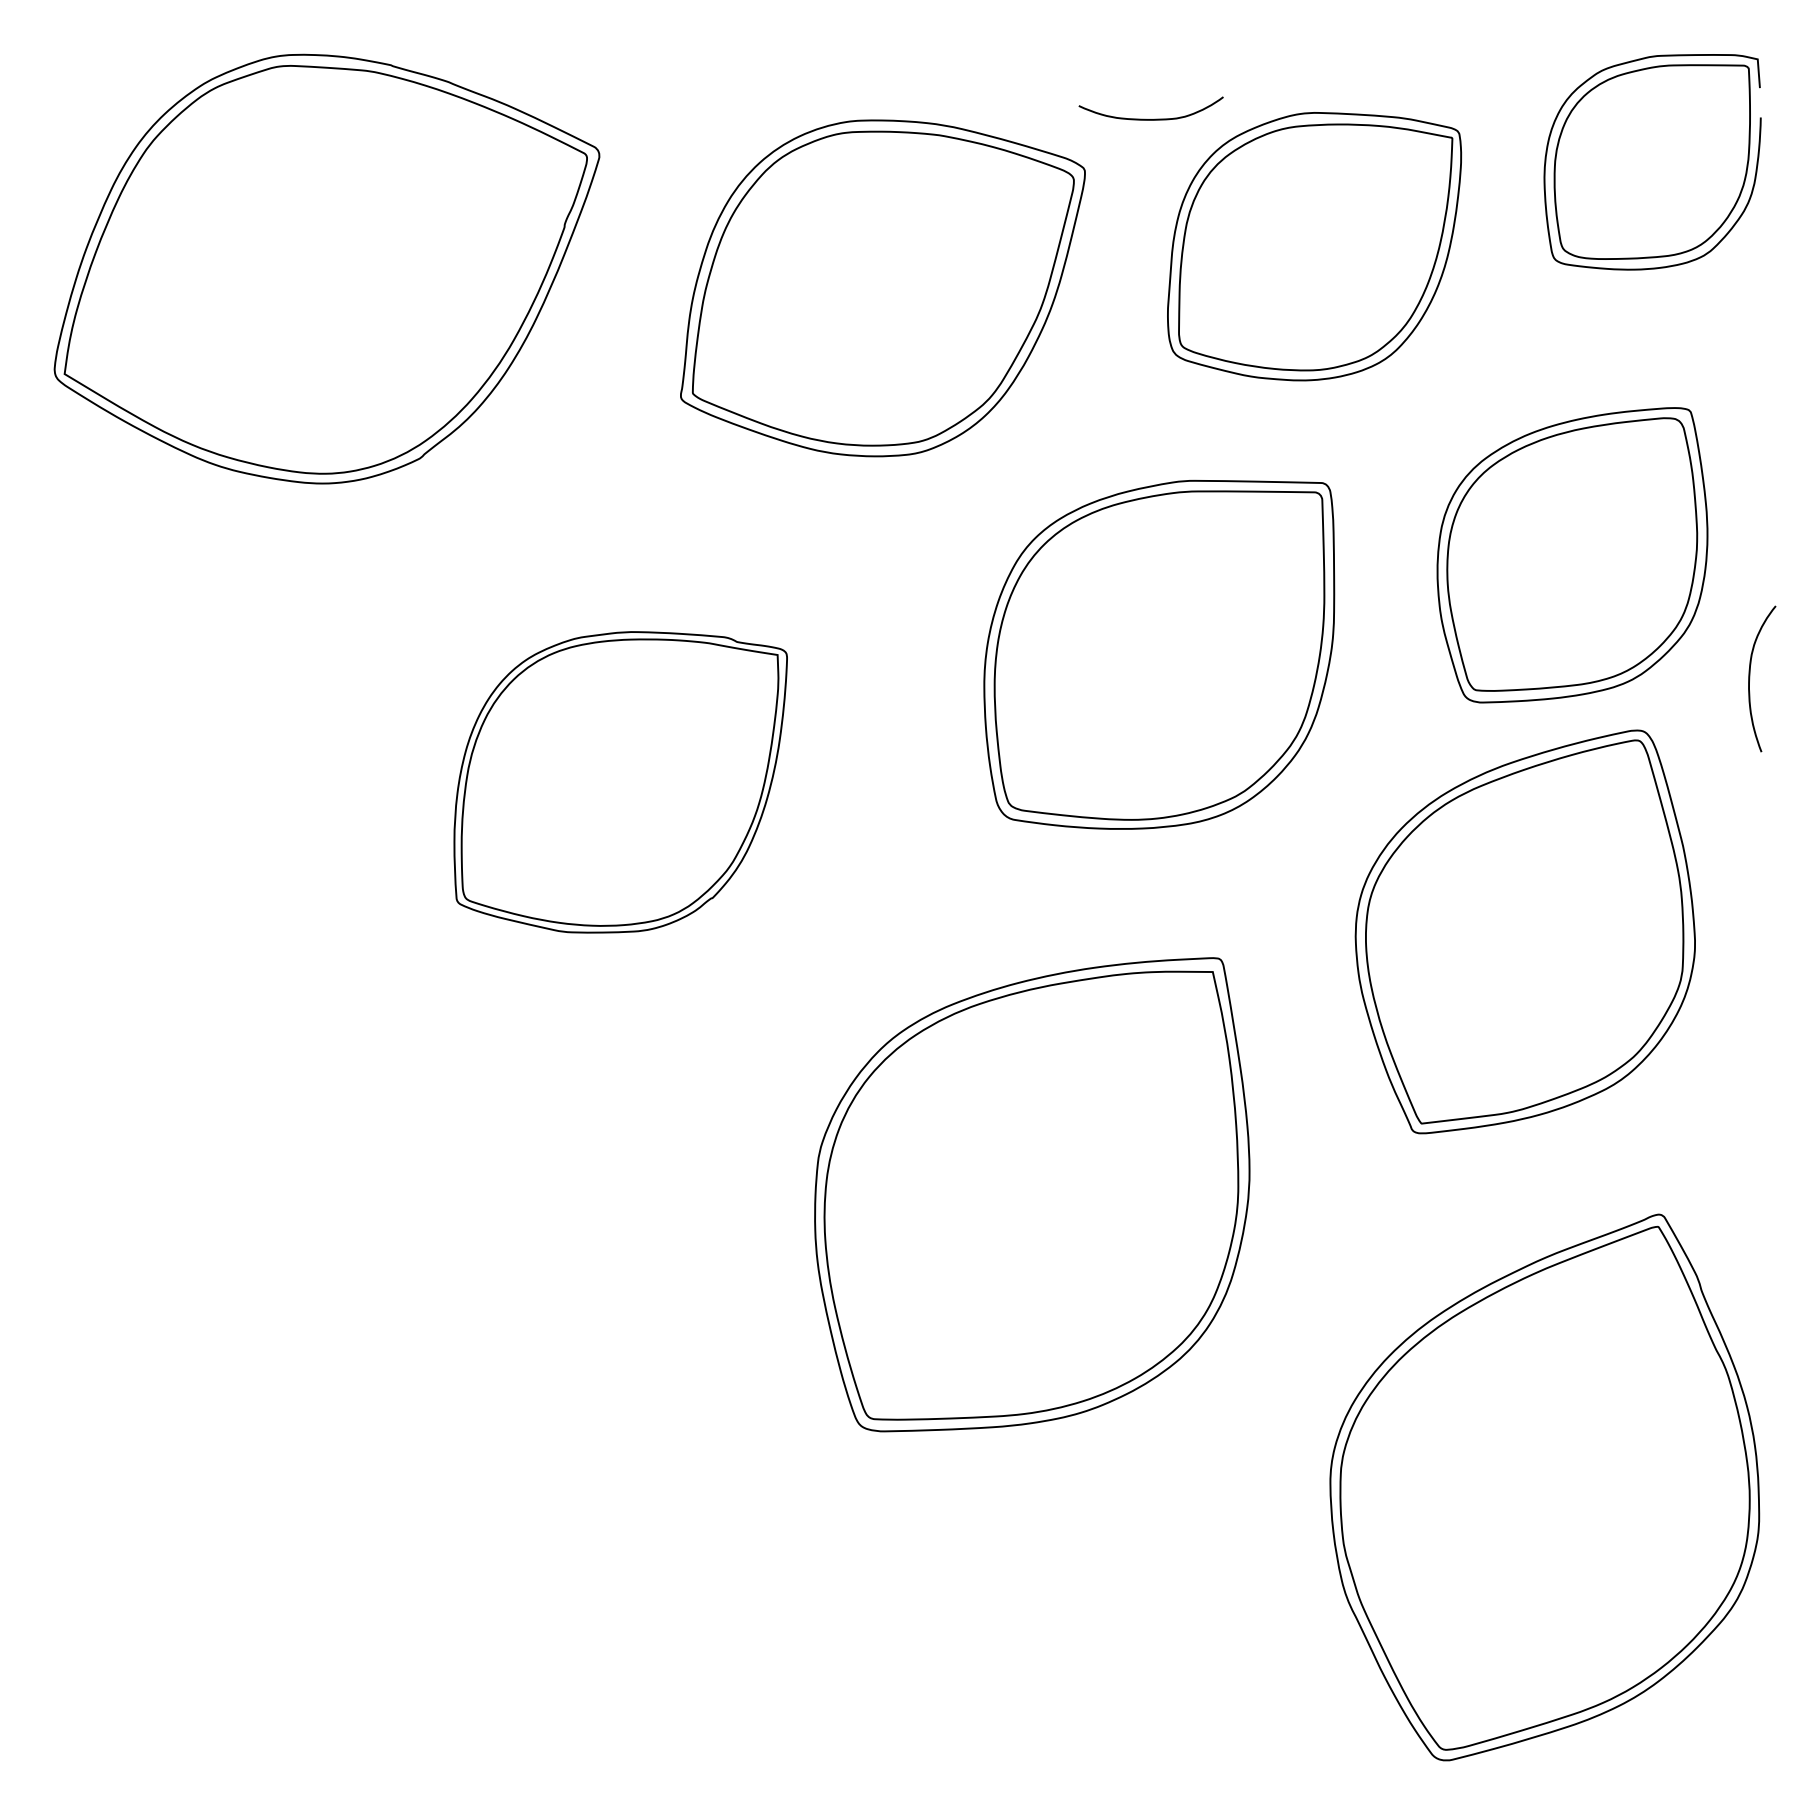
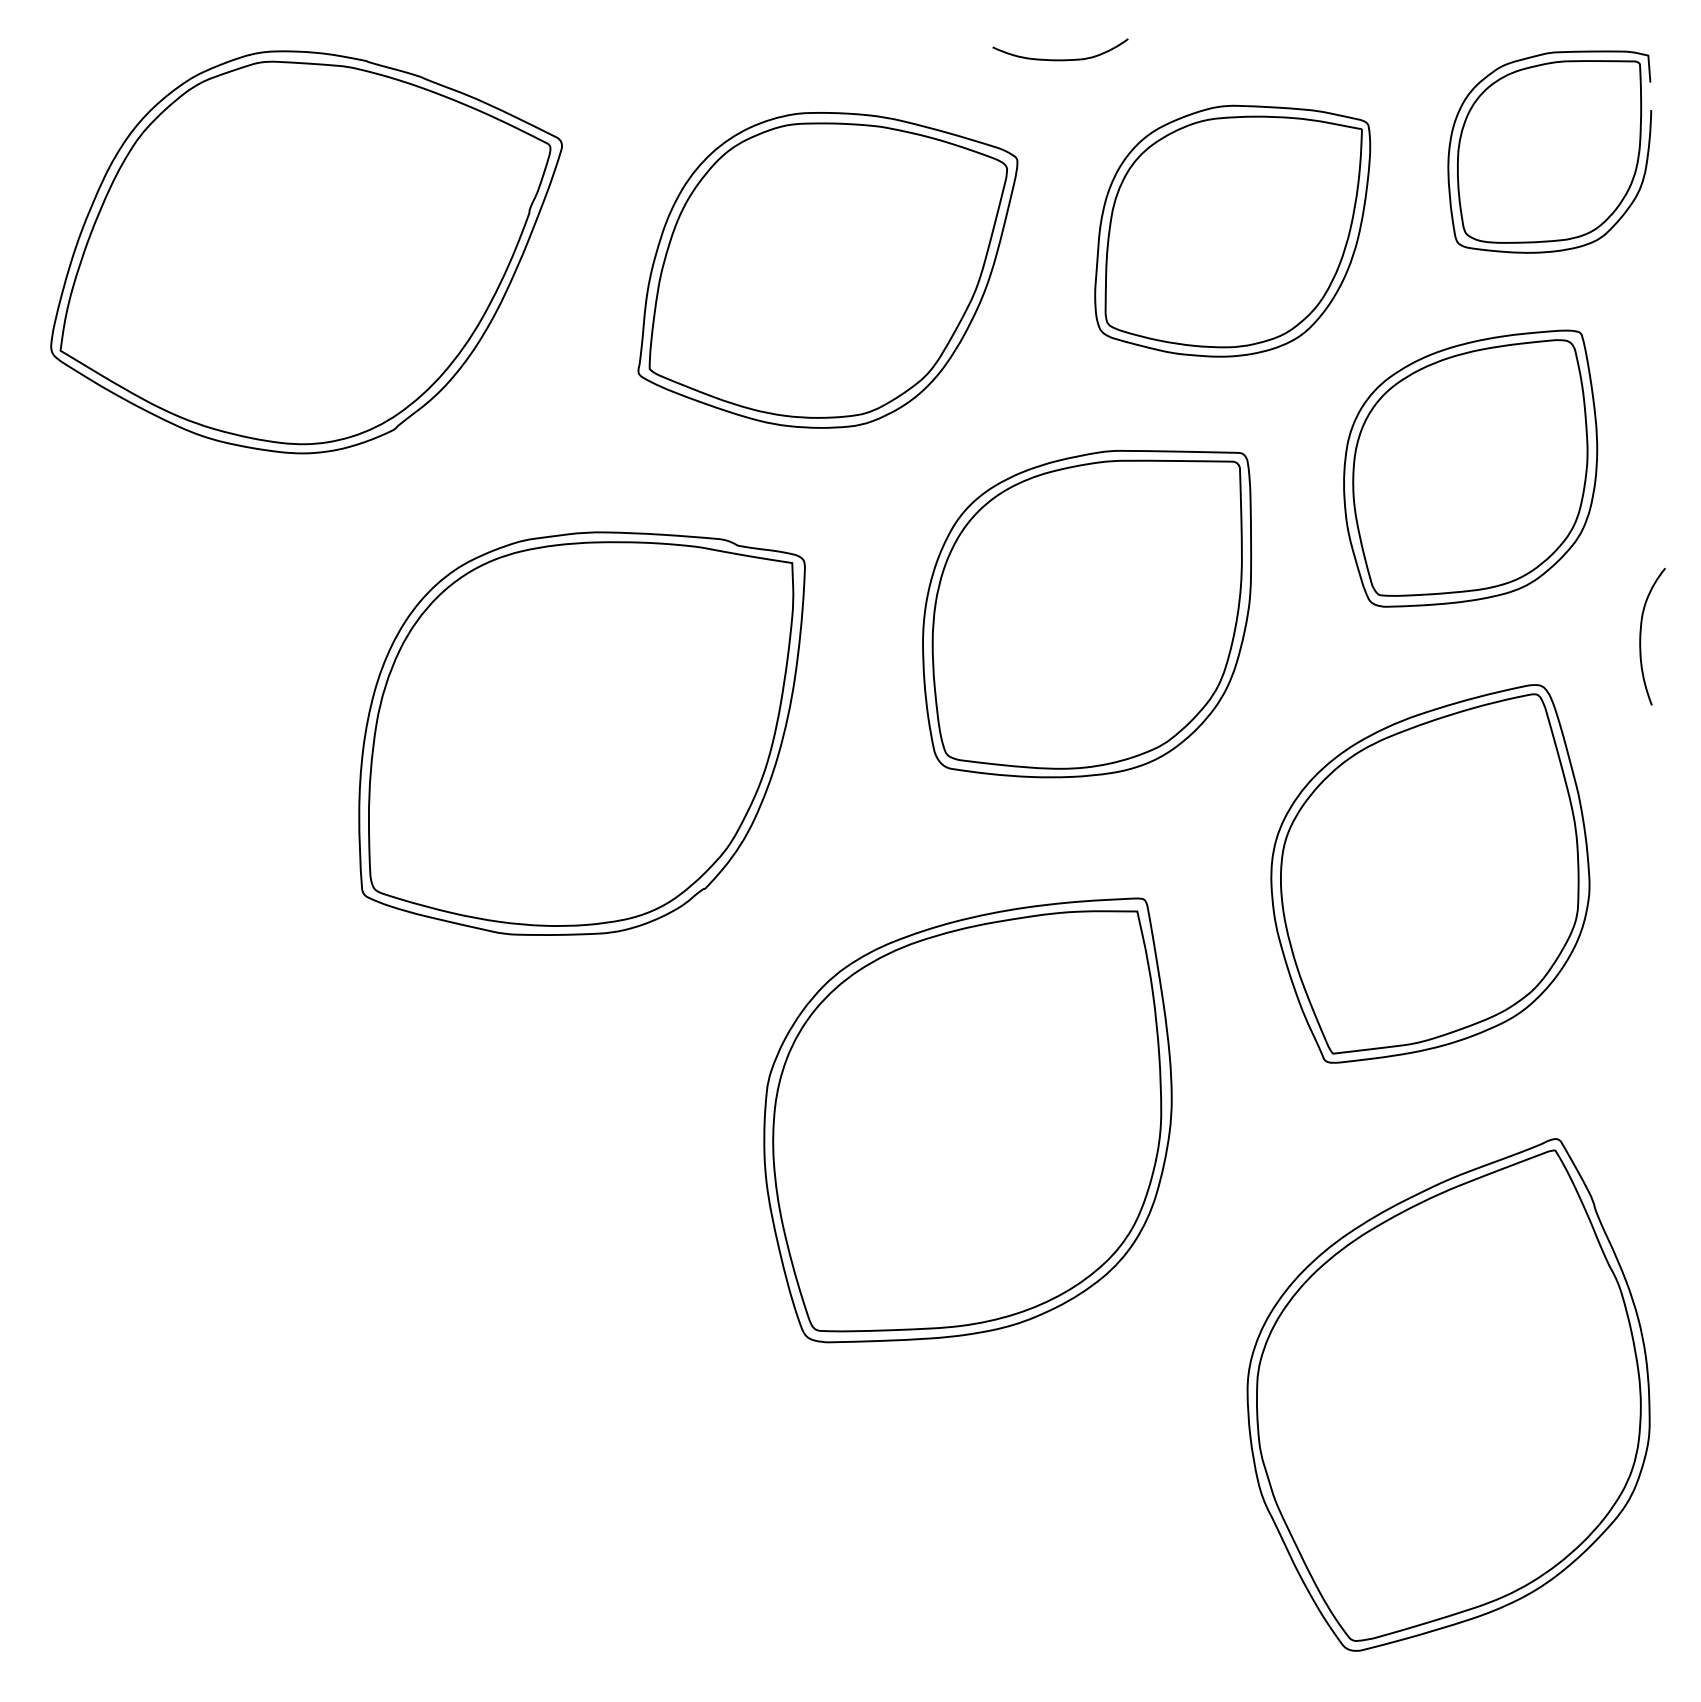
curve: (1151, 118) -> (1060, 59), moved
part: (1572, 555) -> (1470, 468), moved
part: (620, 782) -> (581, 733), size x1.43

